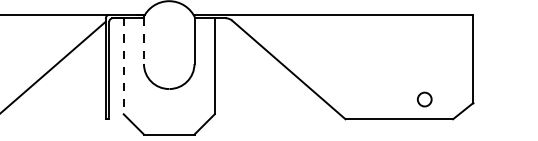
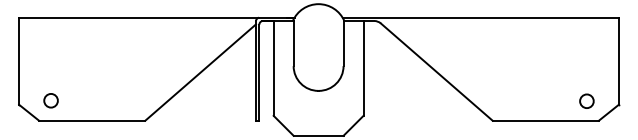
line: (143, 41) -> (293, 43), dashed -> solid
line: (123, 66) -> (273, 68), dashed -> solid
circle: (424, 98) -> (586, 100), moved

